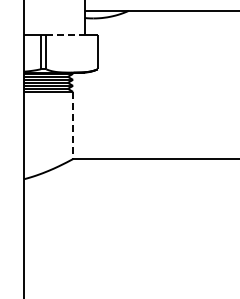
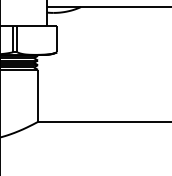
line: (65, 35) -> (32, 26), dashed -> solid
line: (73, 125) -> (38, 95), dashed -> solid

